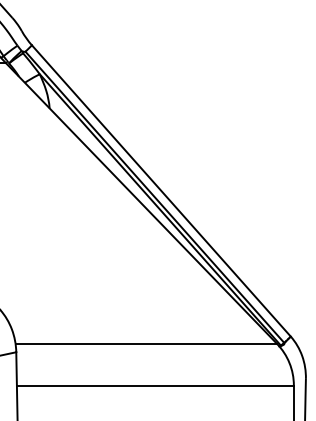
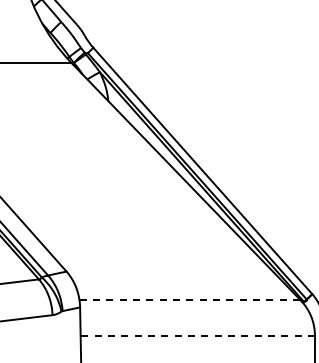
line: (146, 344) -> (190, 300), solid -> dashed
line: (155, 385) -> (197, 335), solid -> dashed

